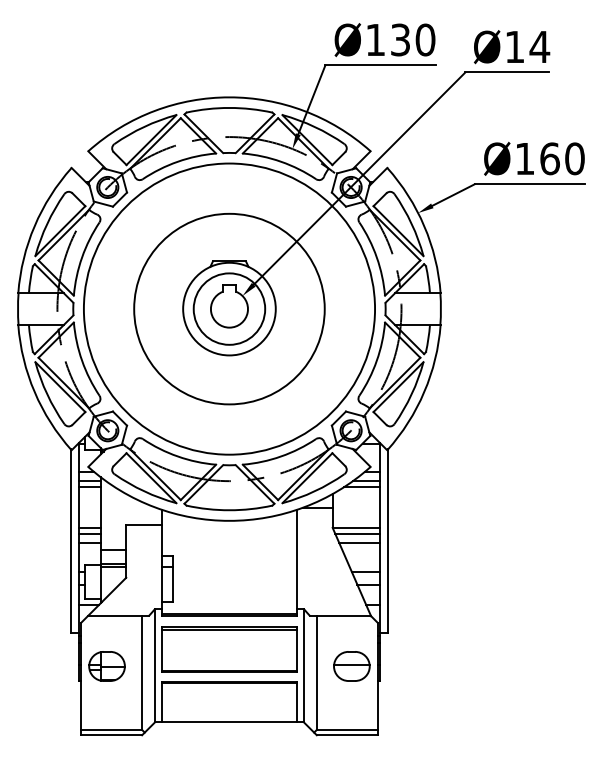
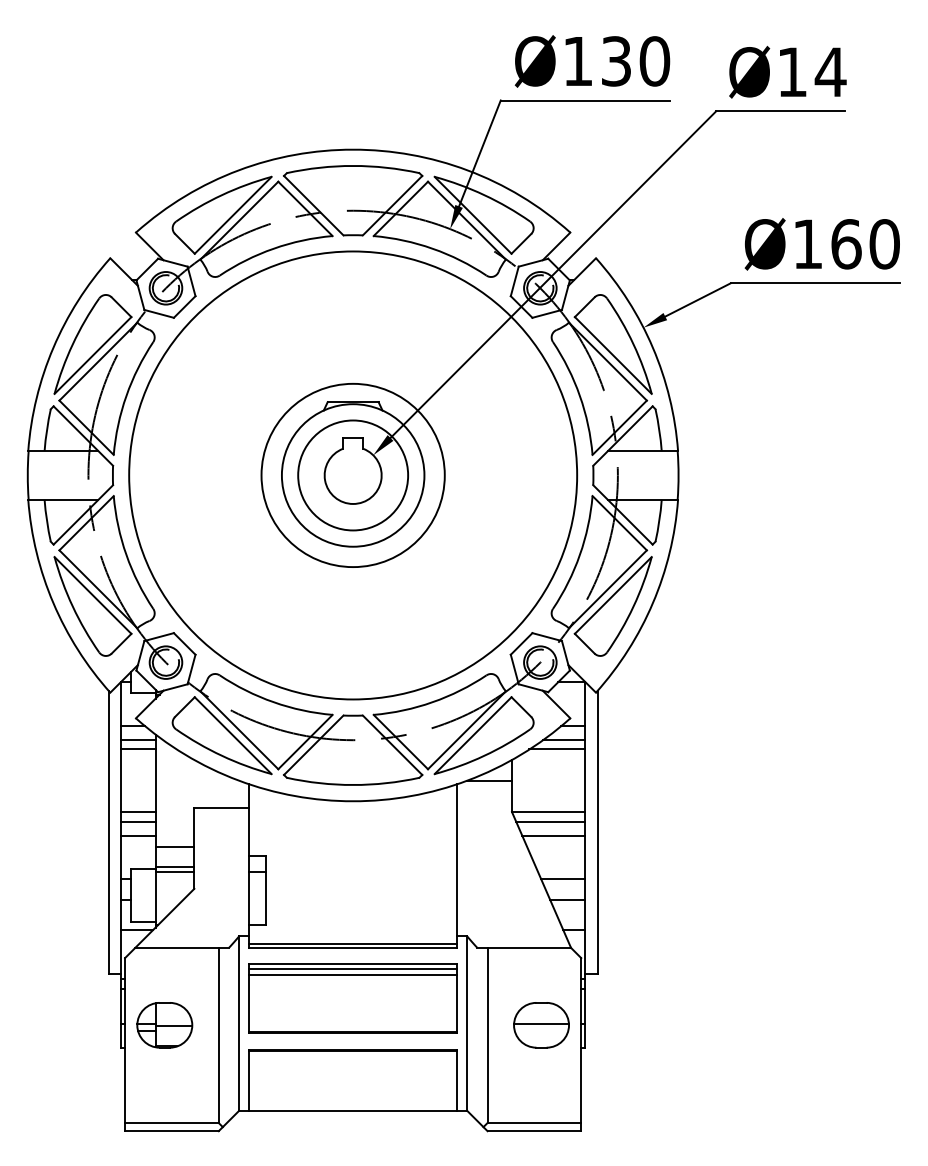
circle: (229, 308) -> (353, 474), size x0.62
line: (228, 633) -> (351, 974), added

